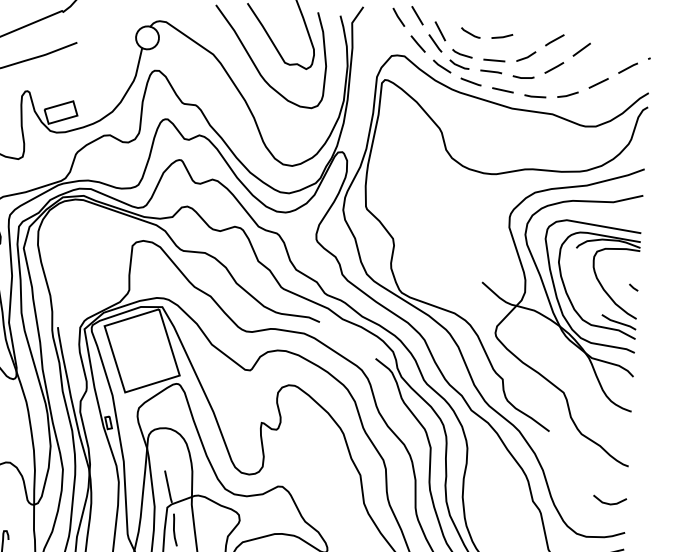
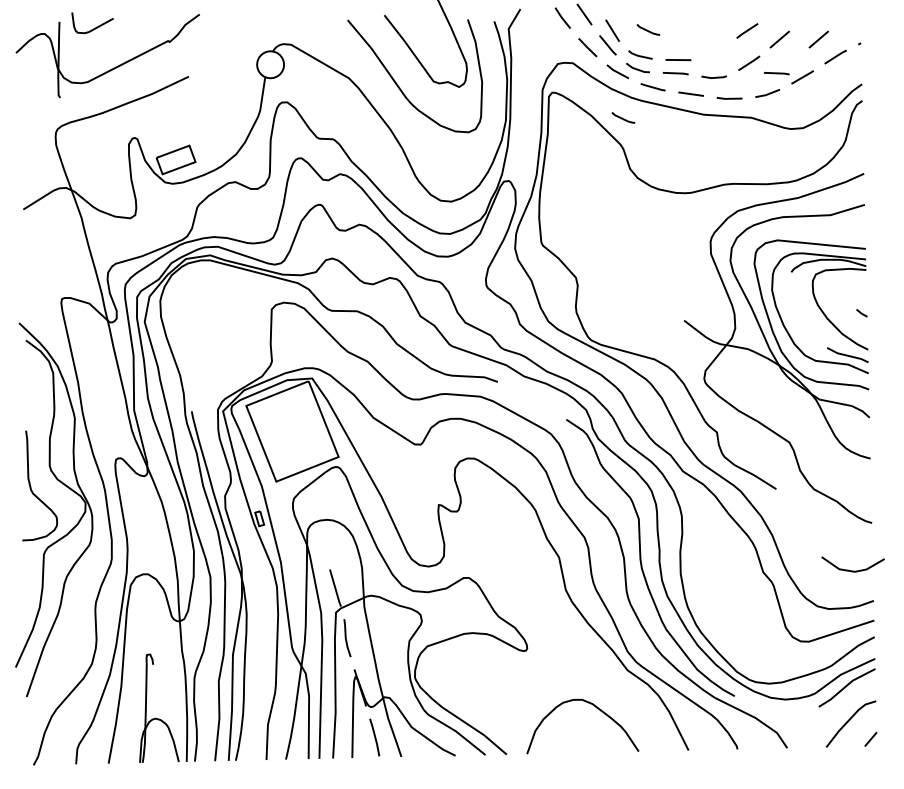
line: (502, 36) -> (685, 31), removed
line: (614, 52) -> (818, 39), added
line: (527, 56) -> (716, 52), removed
line: (576, 78) -> (776, 73), added
line: (443, 105) -> (622, 117), added
part: (610, 500) -> (853, 564), size x1.6

